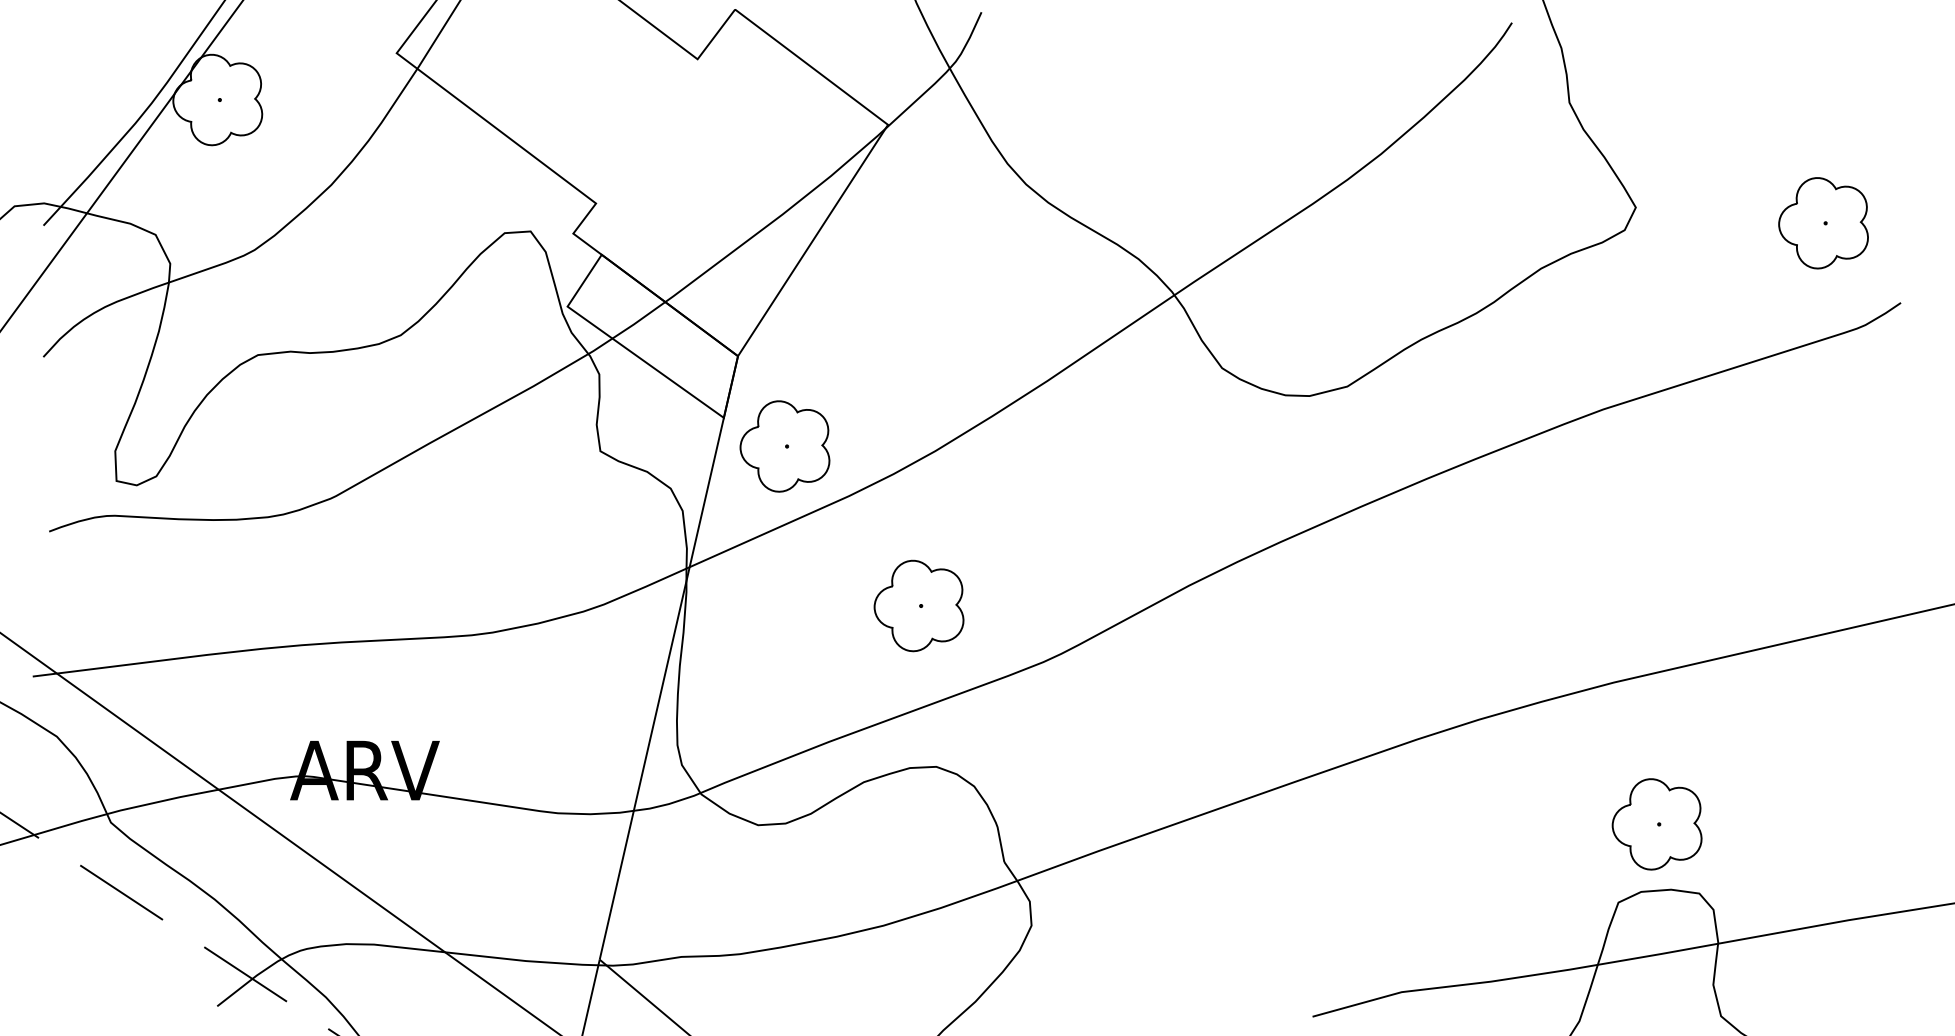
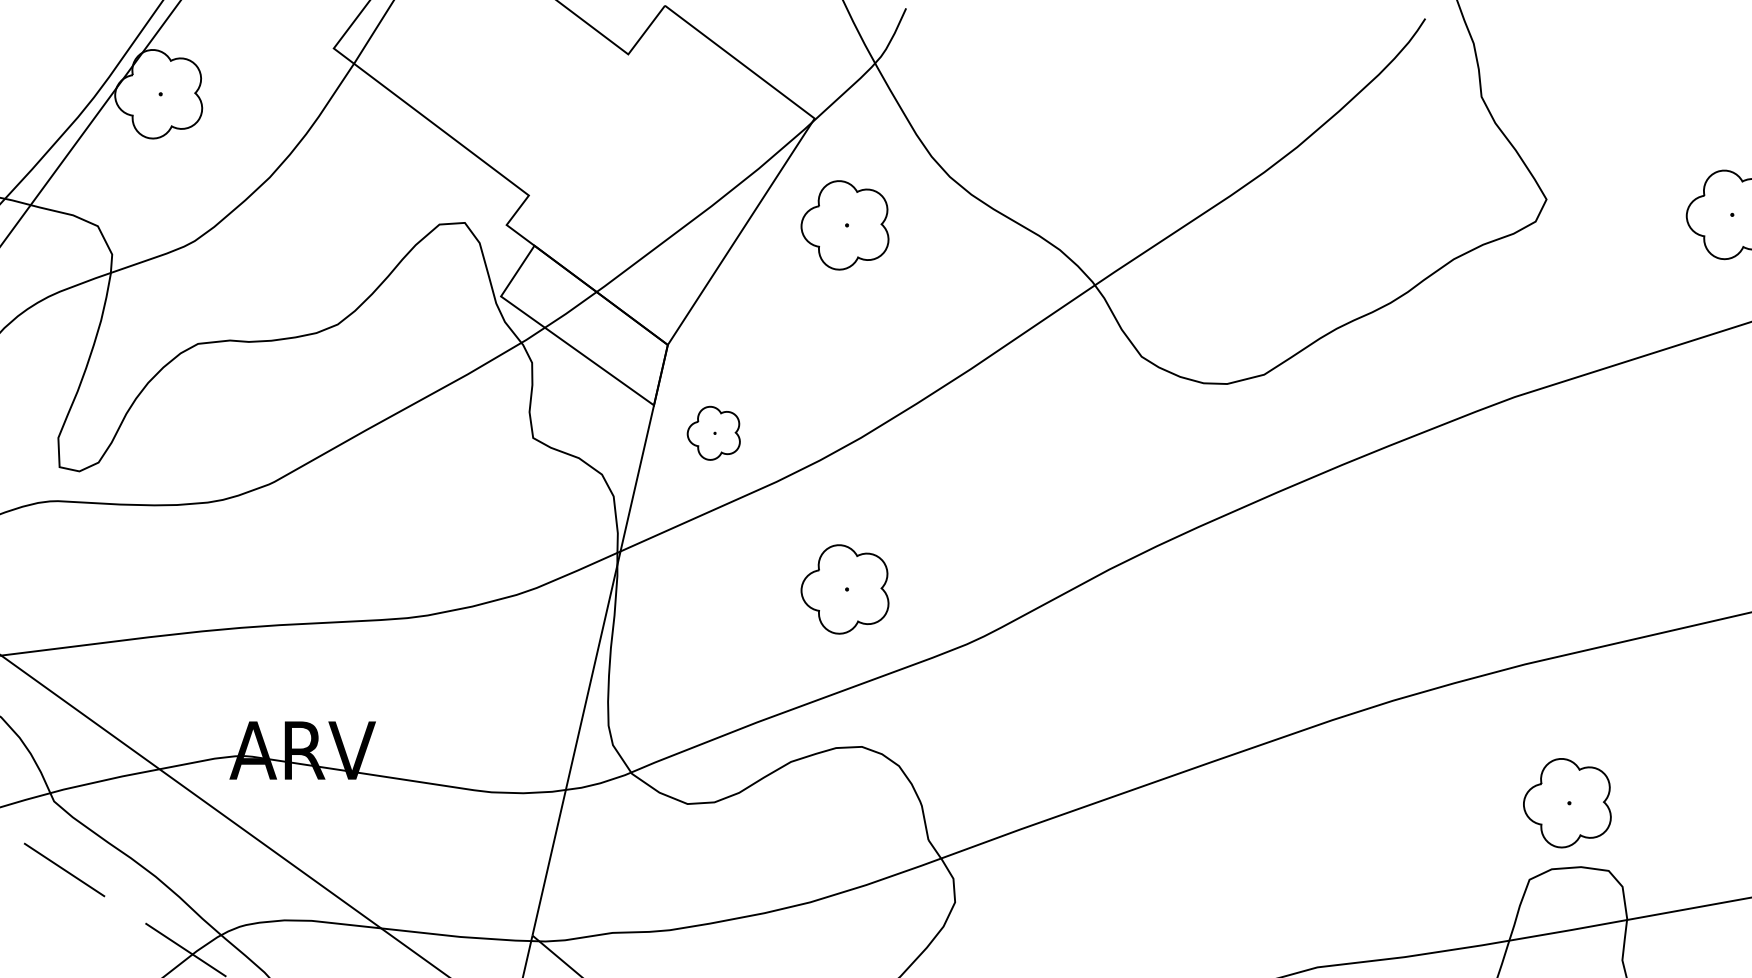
part: (918, 233) -> (844, 224), added
part: (784, 446) -> (713, 433), size x0.6

